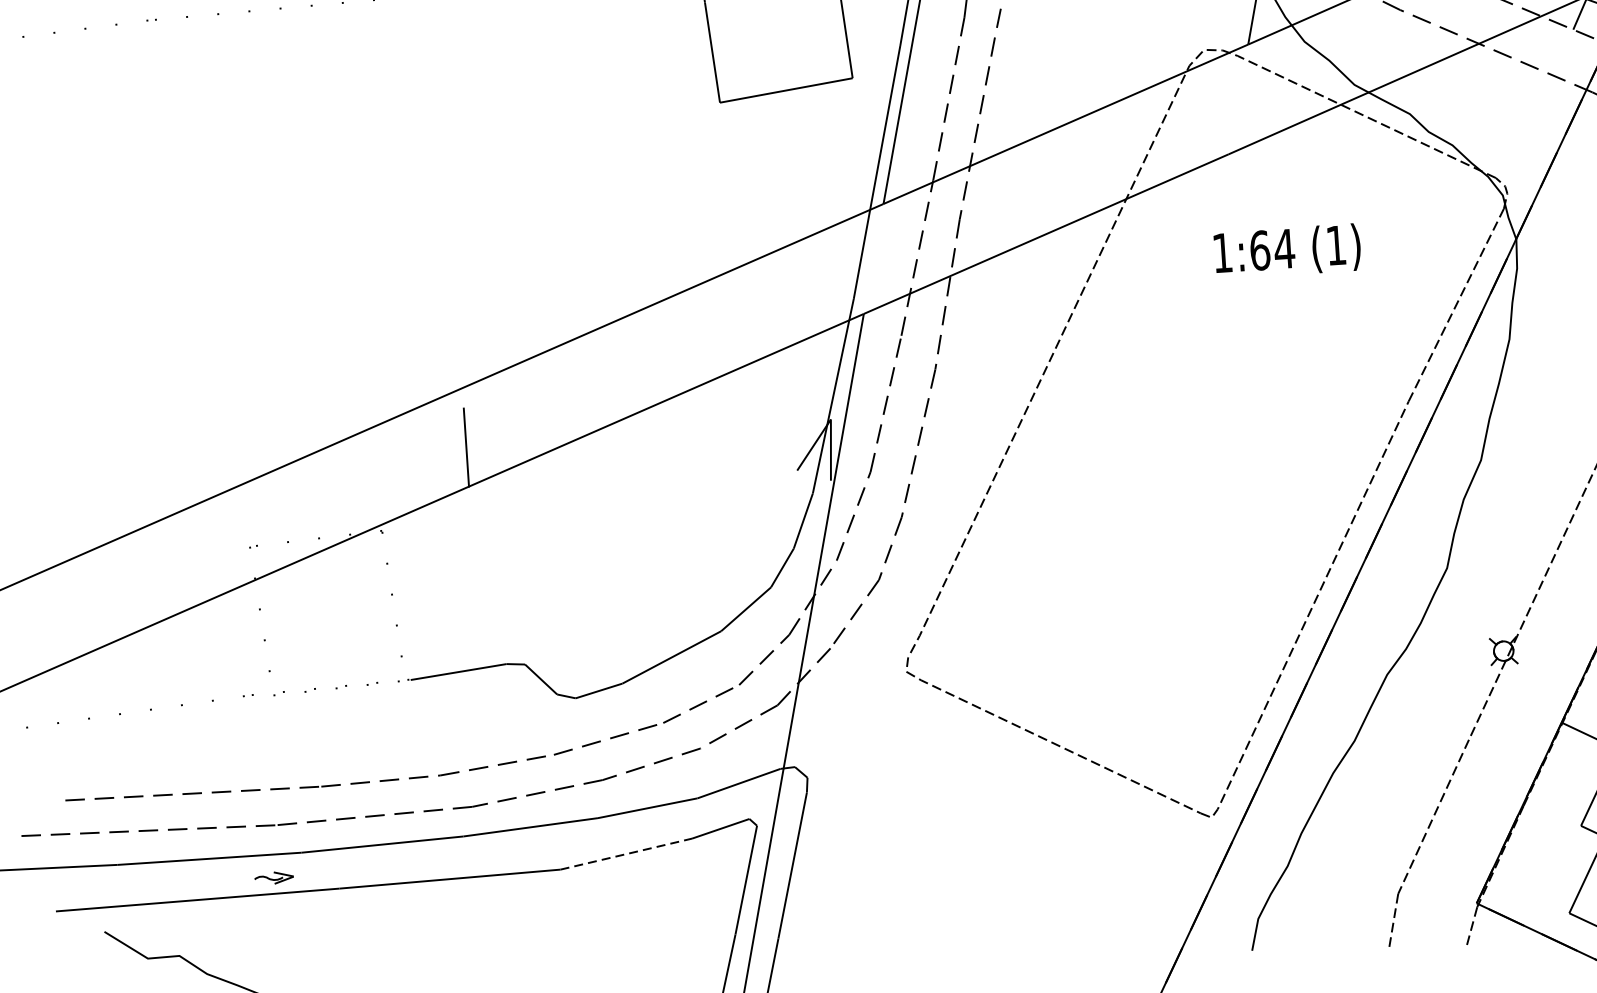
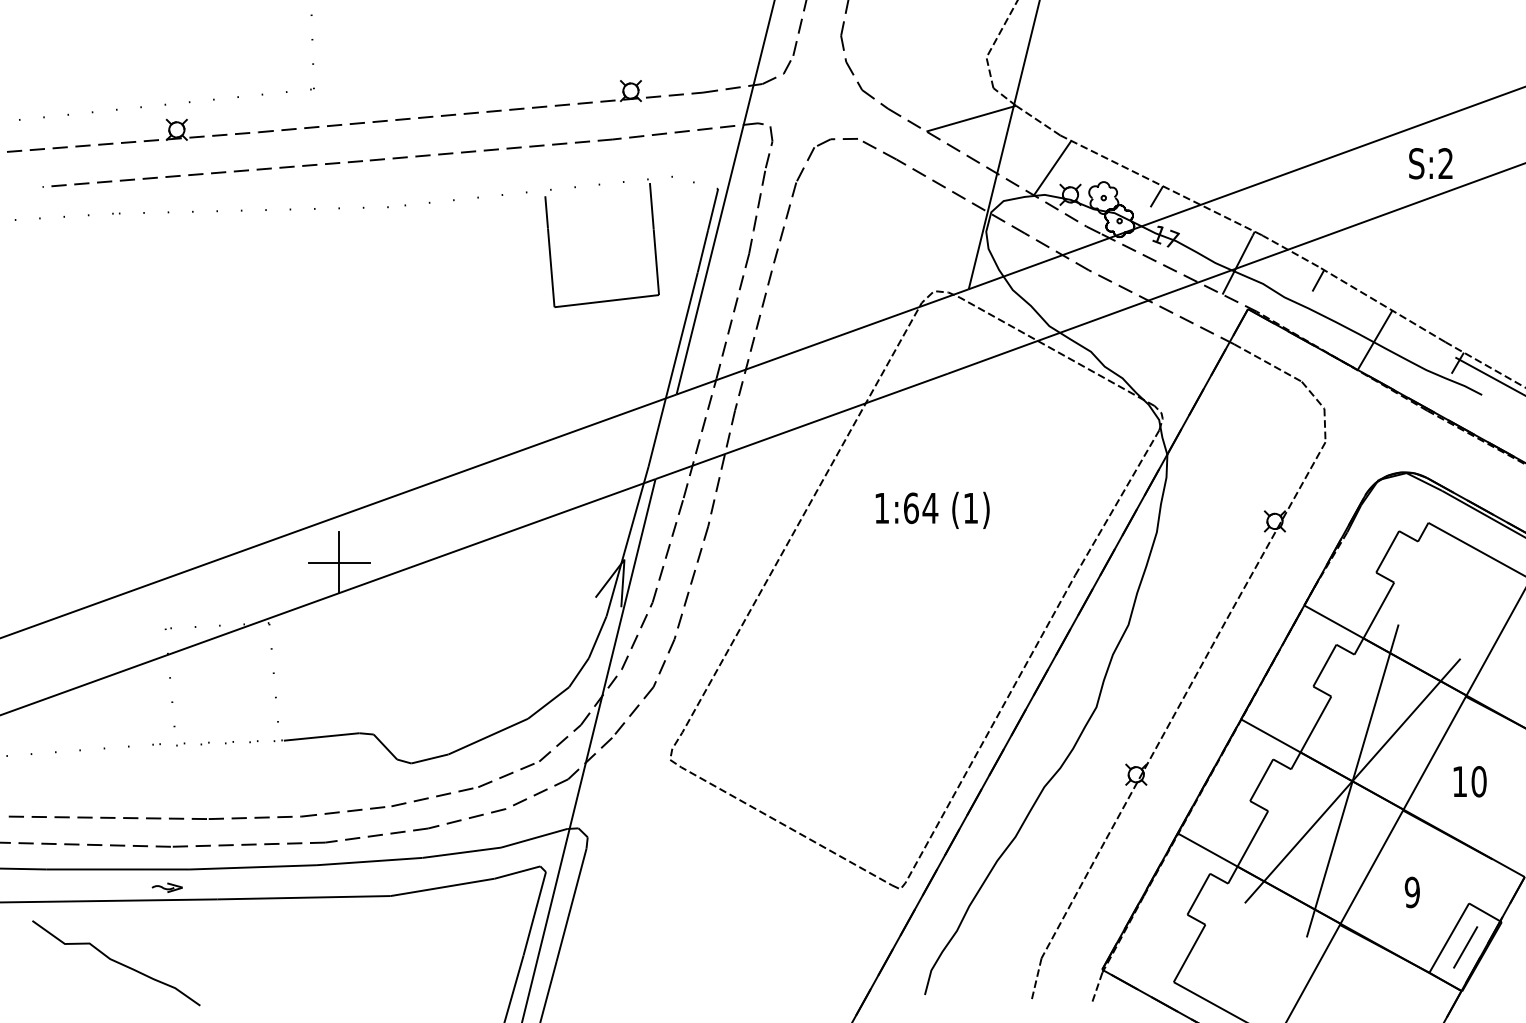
text: (1287, 250) -> (932, 509), moved
line: (465, 447) -> (338, 562), added
line: (626, 854) -> (442, 887), dashed -> solid

